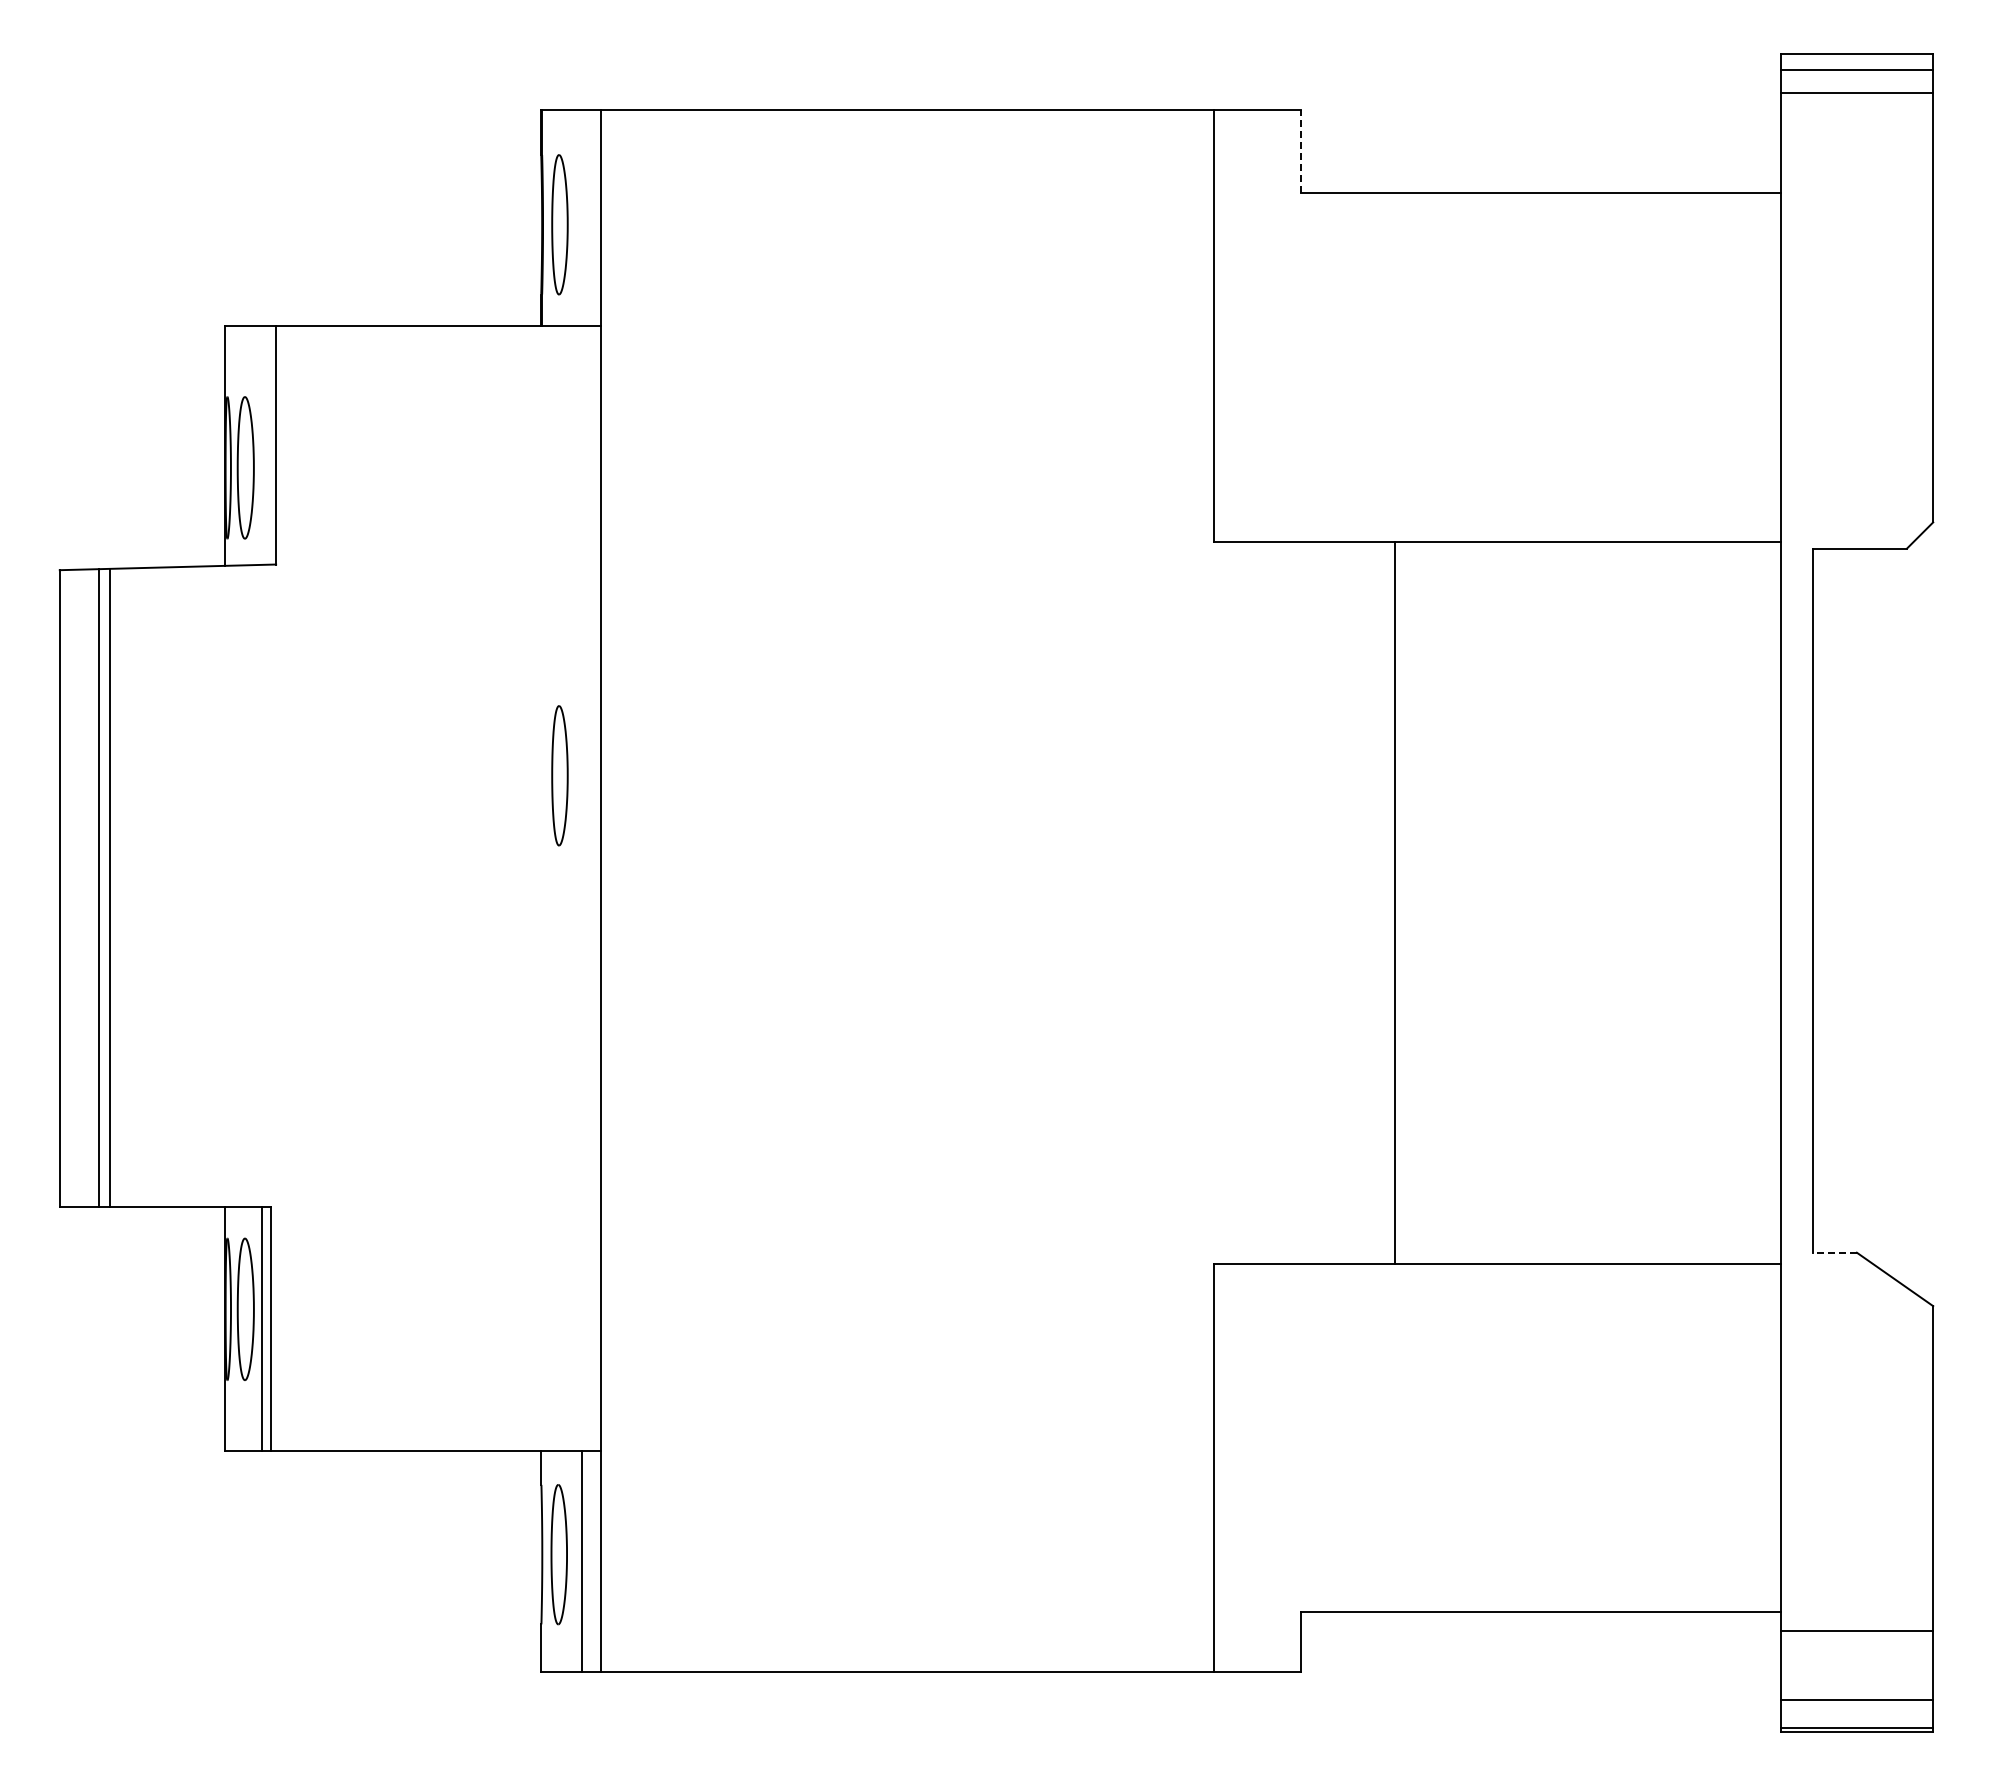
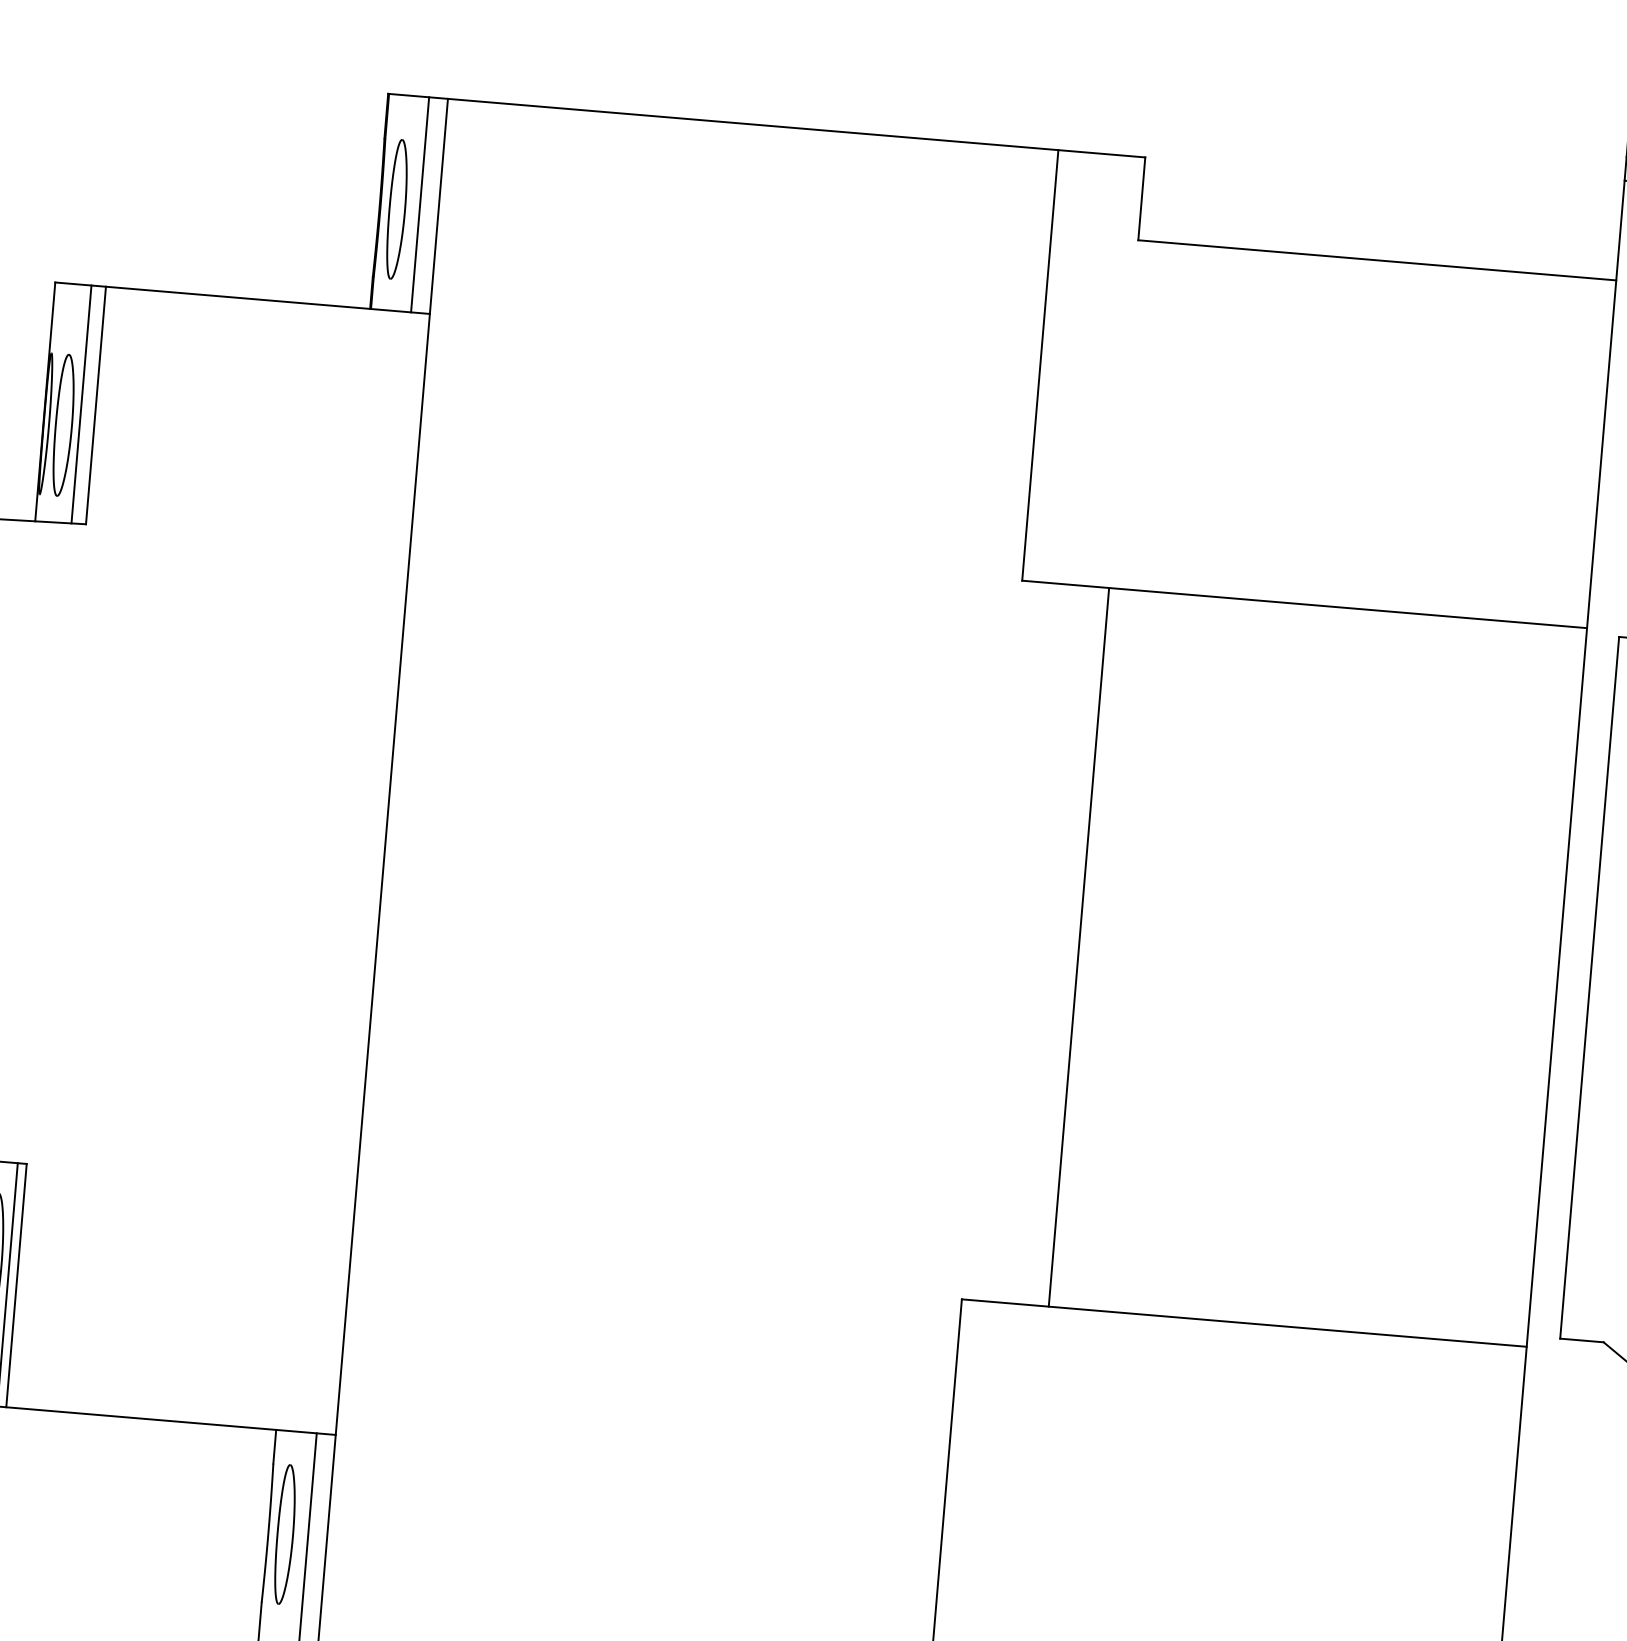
line: (1300, 151) -> (1141, 198), dashed -> solid
line: (582, 218) -> (420, 205), added
line: (261, 445) -> (81, 404), added
part: (559, 775) -> (350, 758), removed
line: (1394, 902) -> (1078, 946), moved
line: (1835, 1252) -> (1582, 1340), dashed -> solid

